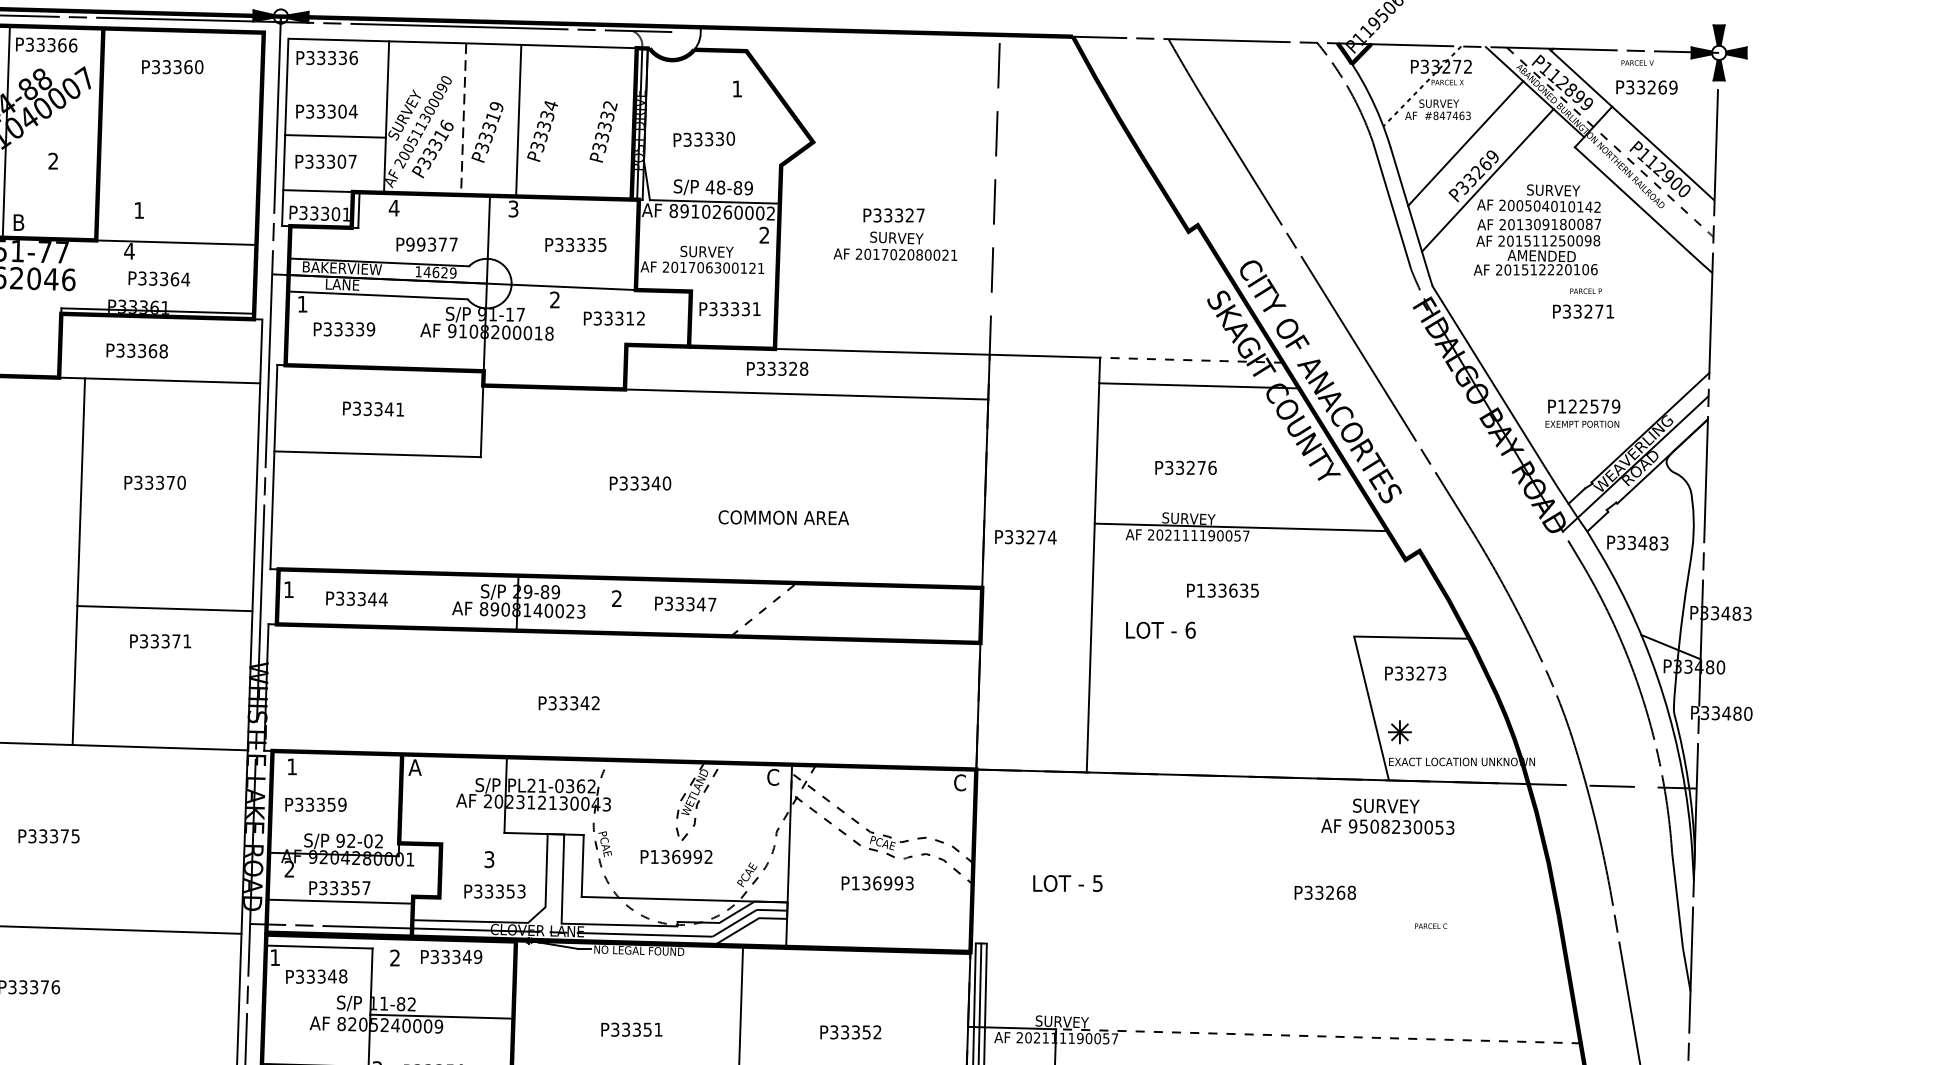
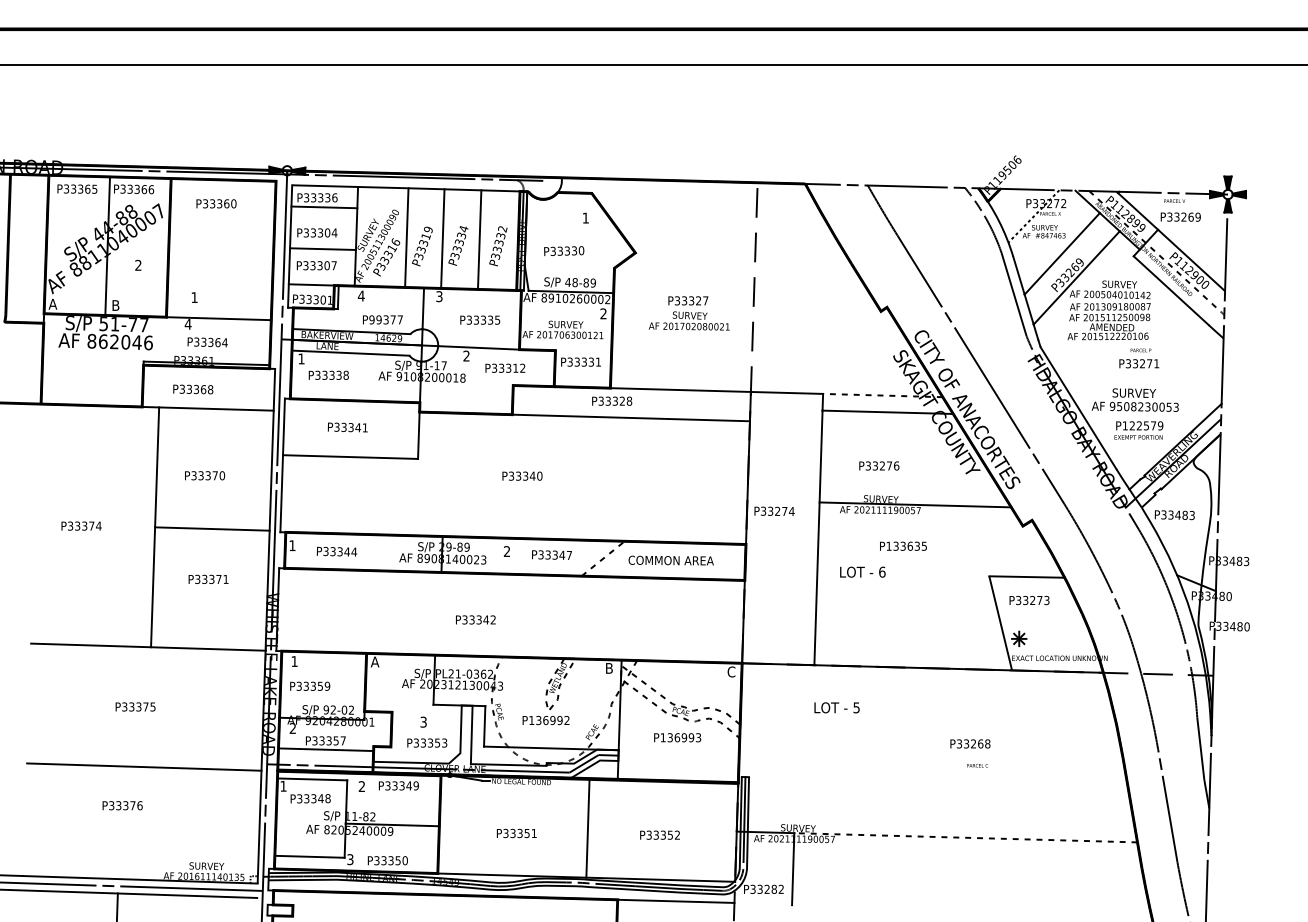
line: (337, 72) -> (324, 207), added
line: (463, 118) -> (406, 237), dashed -> solid
line: (574, 121) -> (479, 239), added
text: (369, 329) -> (345, 375), P33339 -> P33338
text: (782, 517) -> (670, 560), moved
line: (165, 607) -> (212, 528), moved
text: (773, 775) -> (609, 667), C -> B
text: (1386, 815) -> (1134, 399), moved
text: (1067, 882) -> (836, 707), moved
text: (1430, 925) -> (977, 765), moved

